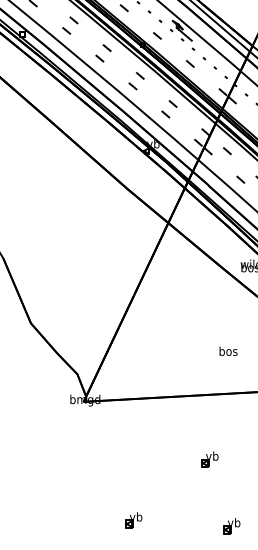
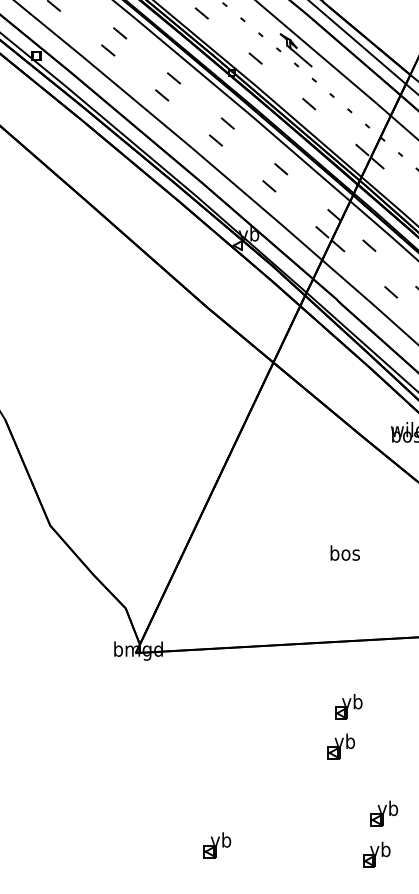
text: (228, 350) -> (345, 551), moved
part: (214, 435) -> (348, 707), added
part: (235, 500) -> (382, 813), added

